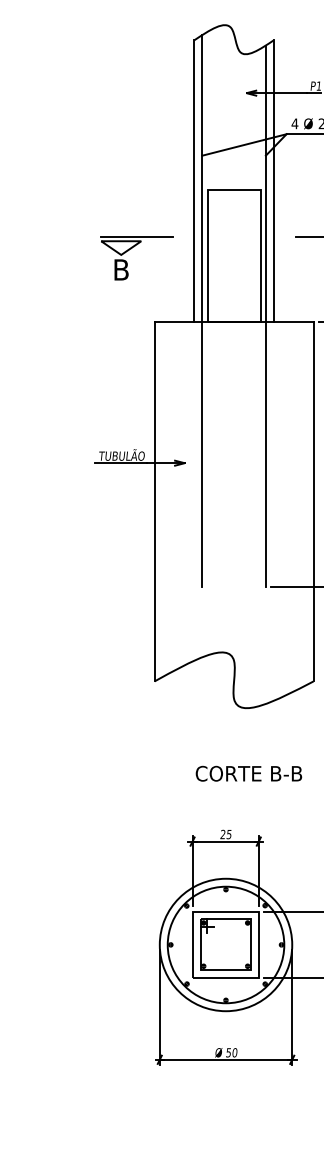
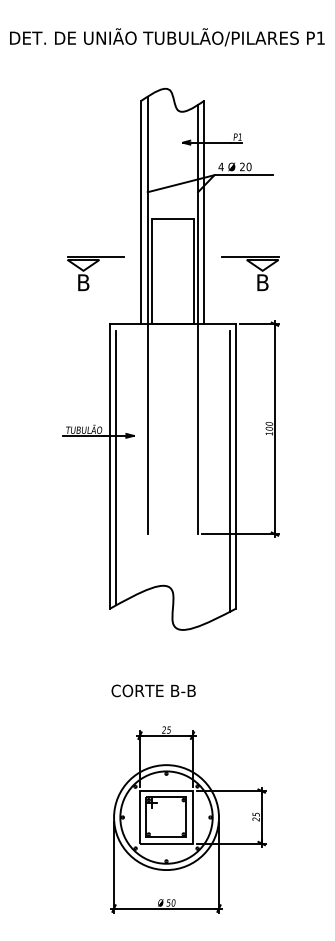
line: (162, 503) -> (116, 467), added
line: (305, 508) -> (229, 471), added
text: (248, 773) -> (153, 690), moved

